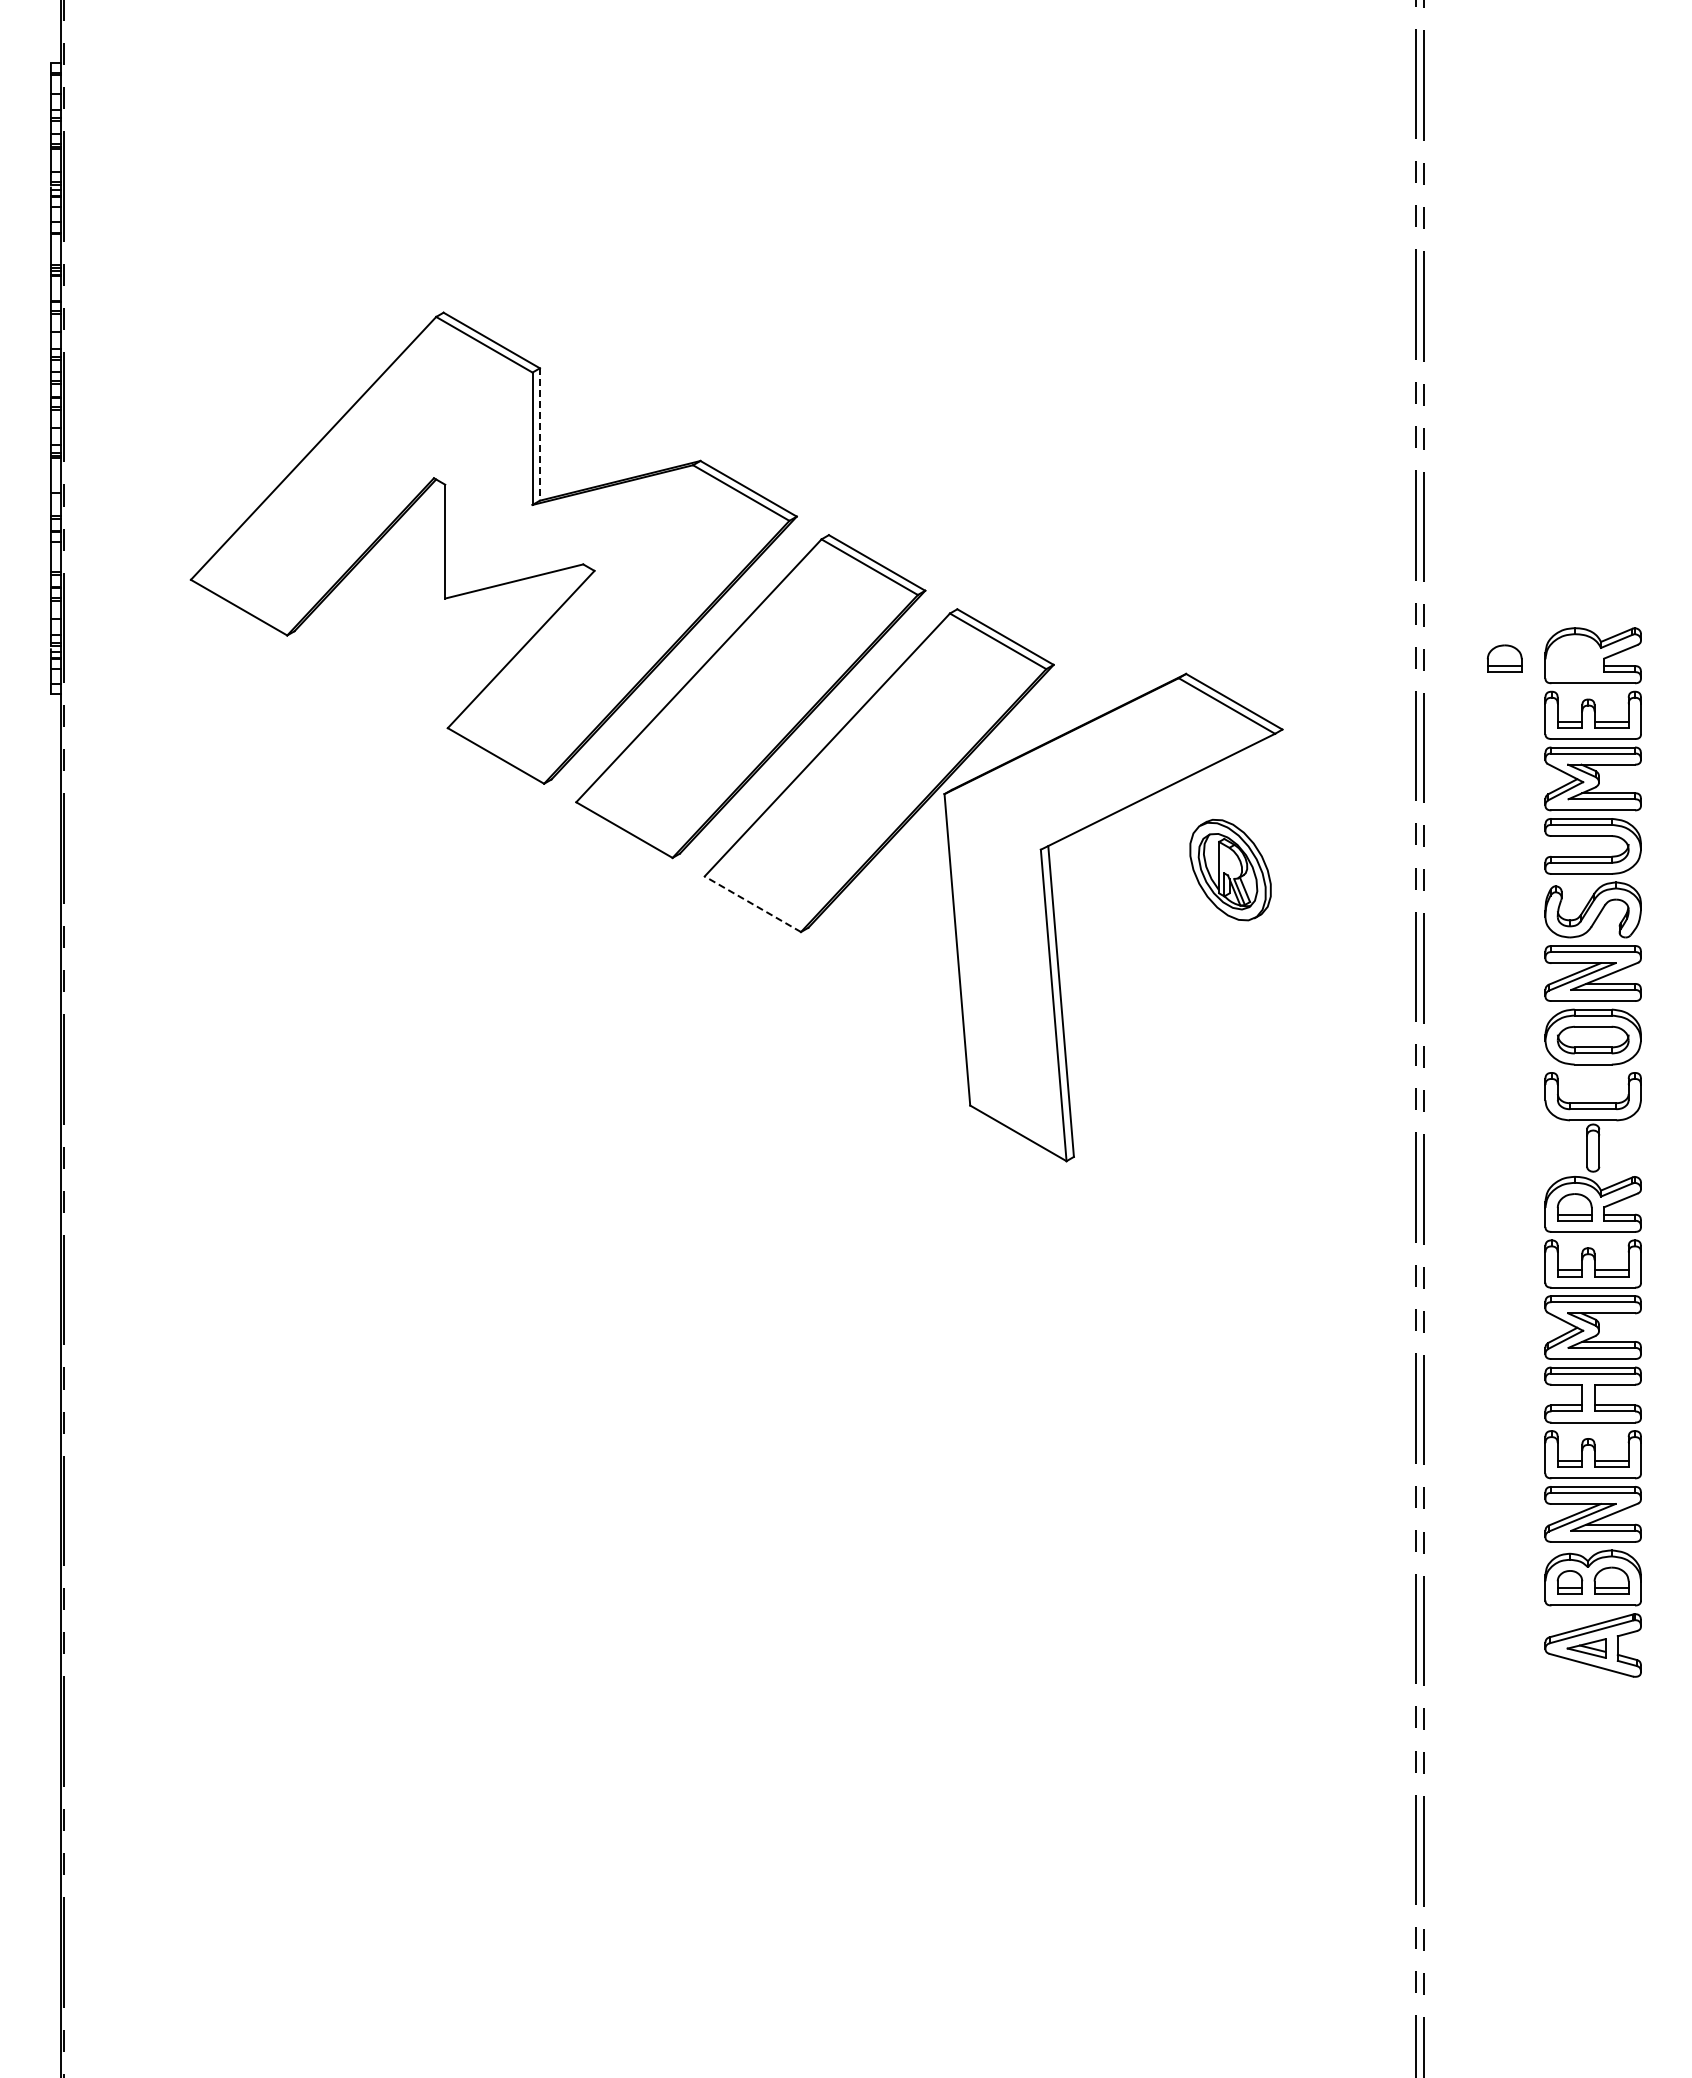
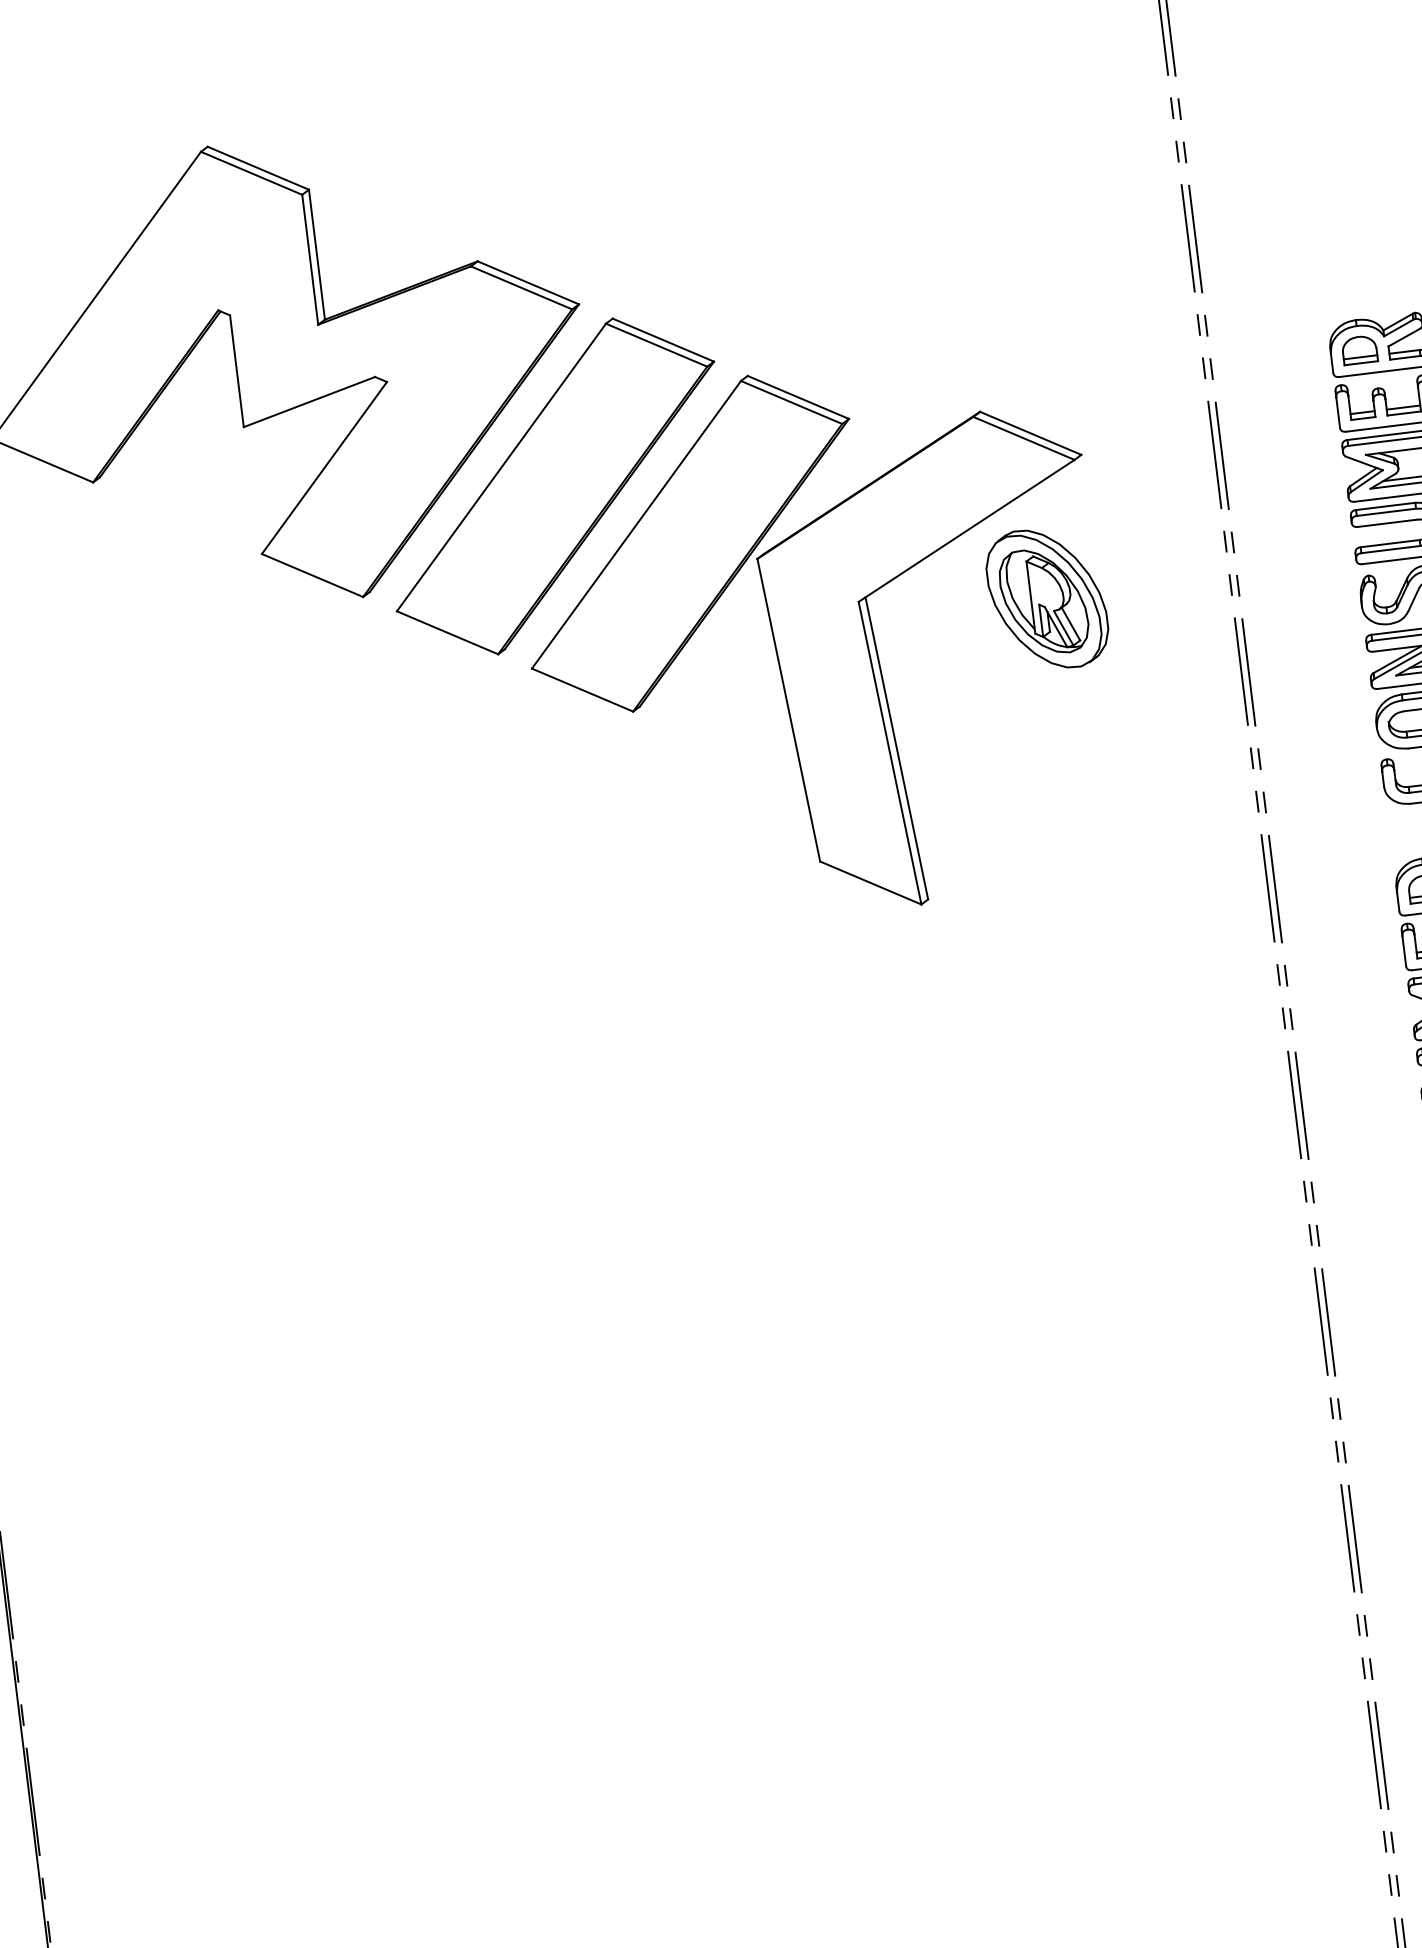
line: (539, 435) -> (316, 255), dashed -> solid
part: (1504, 658) -> (1359, 349), moved
part: (1230, 869) -> (1047, 598), size x1.43
line: (752, 904) -> (582, 690), dashed -> solid

